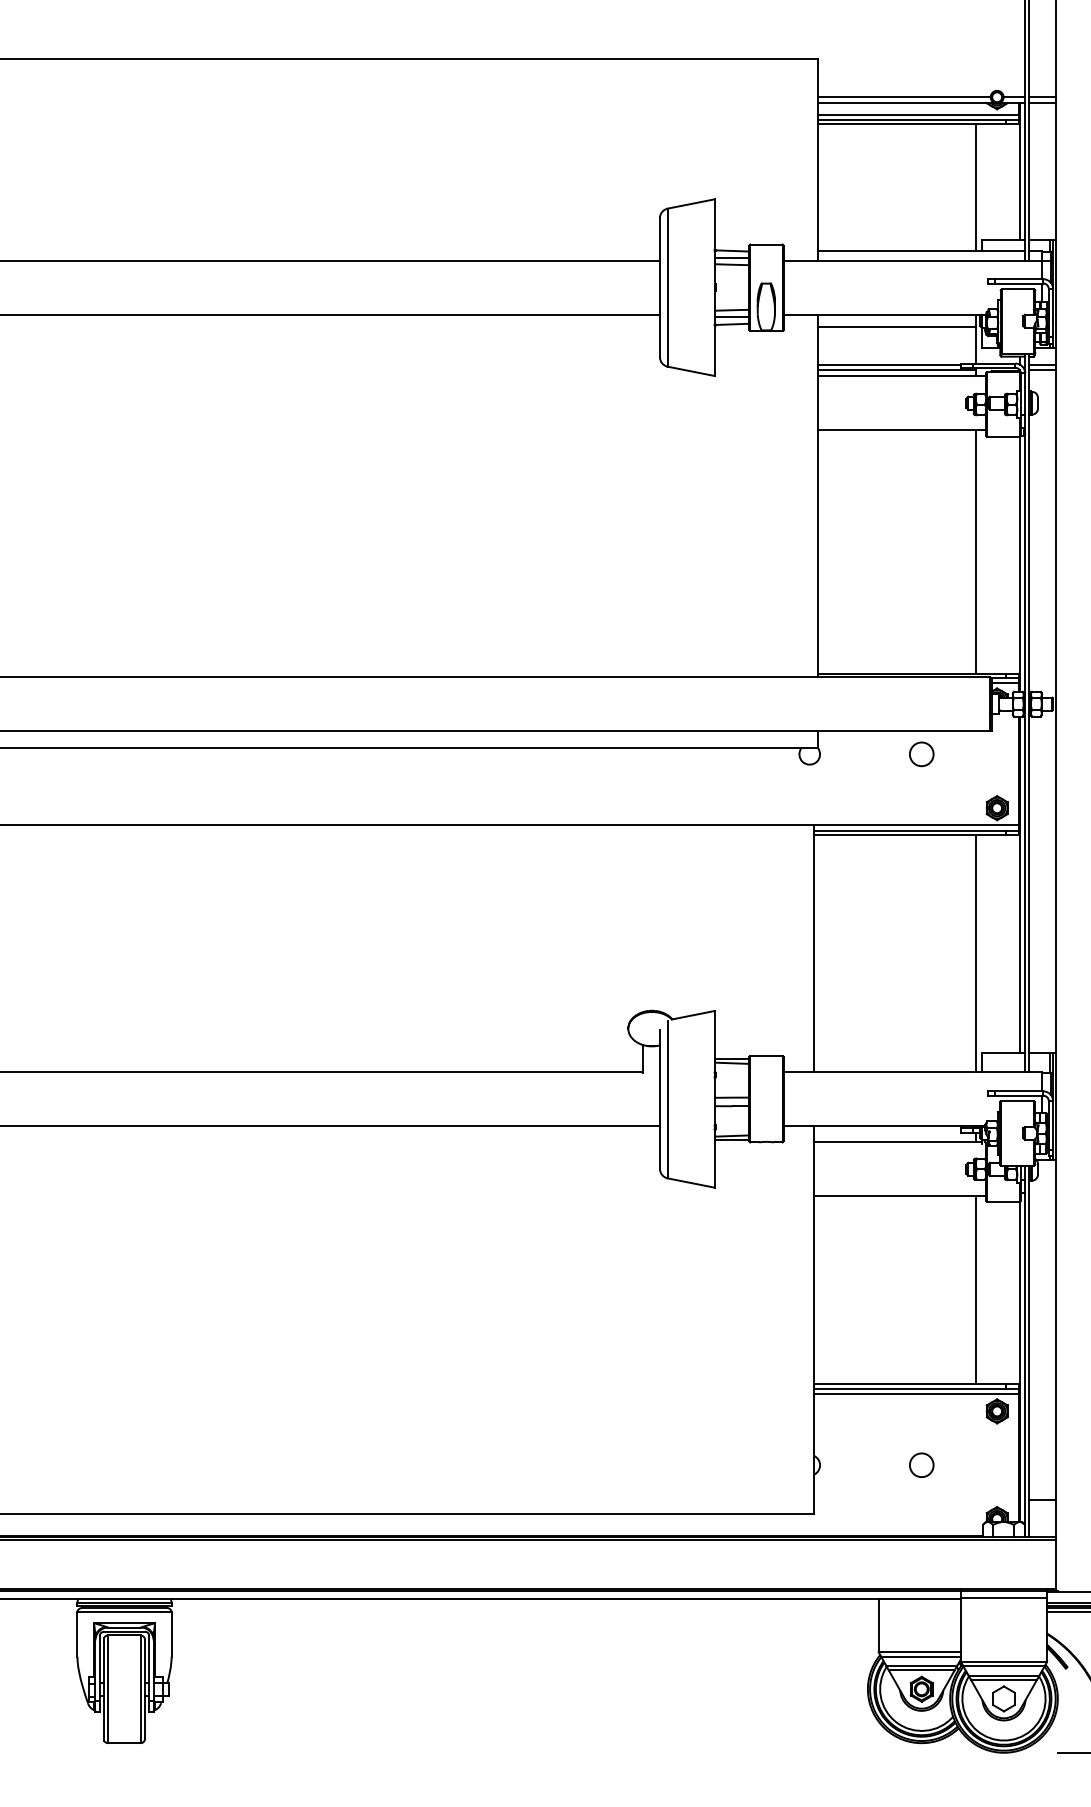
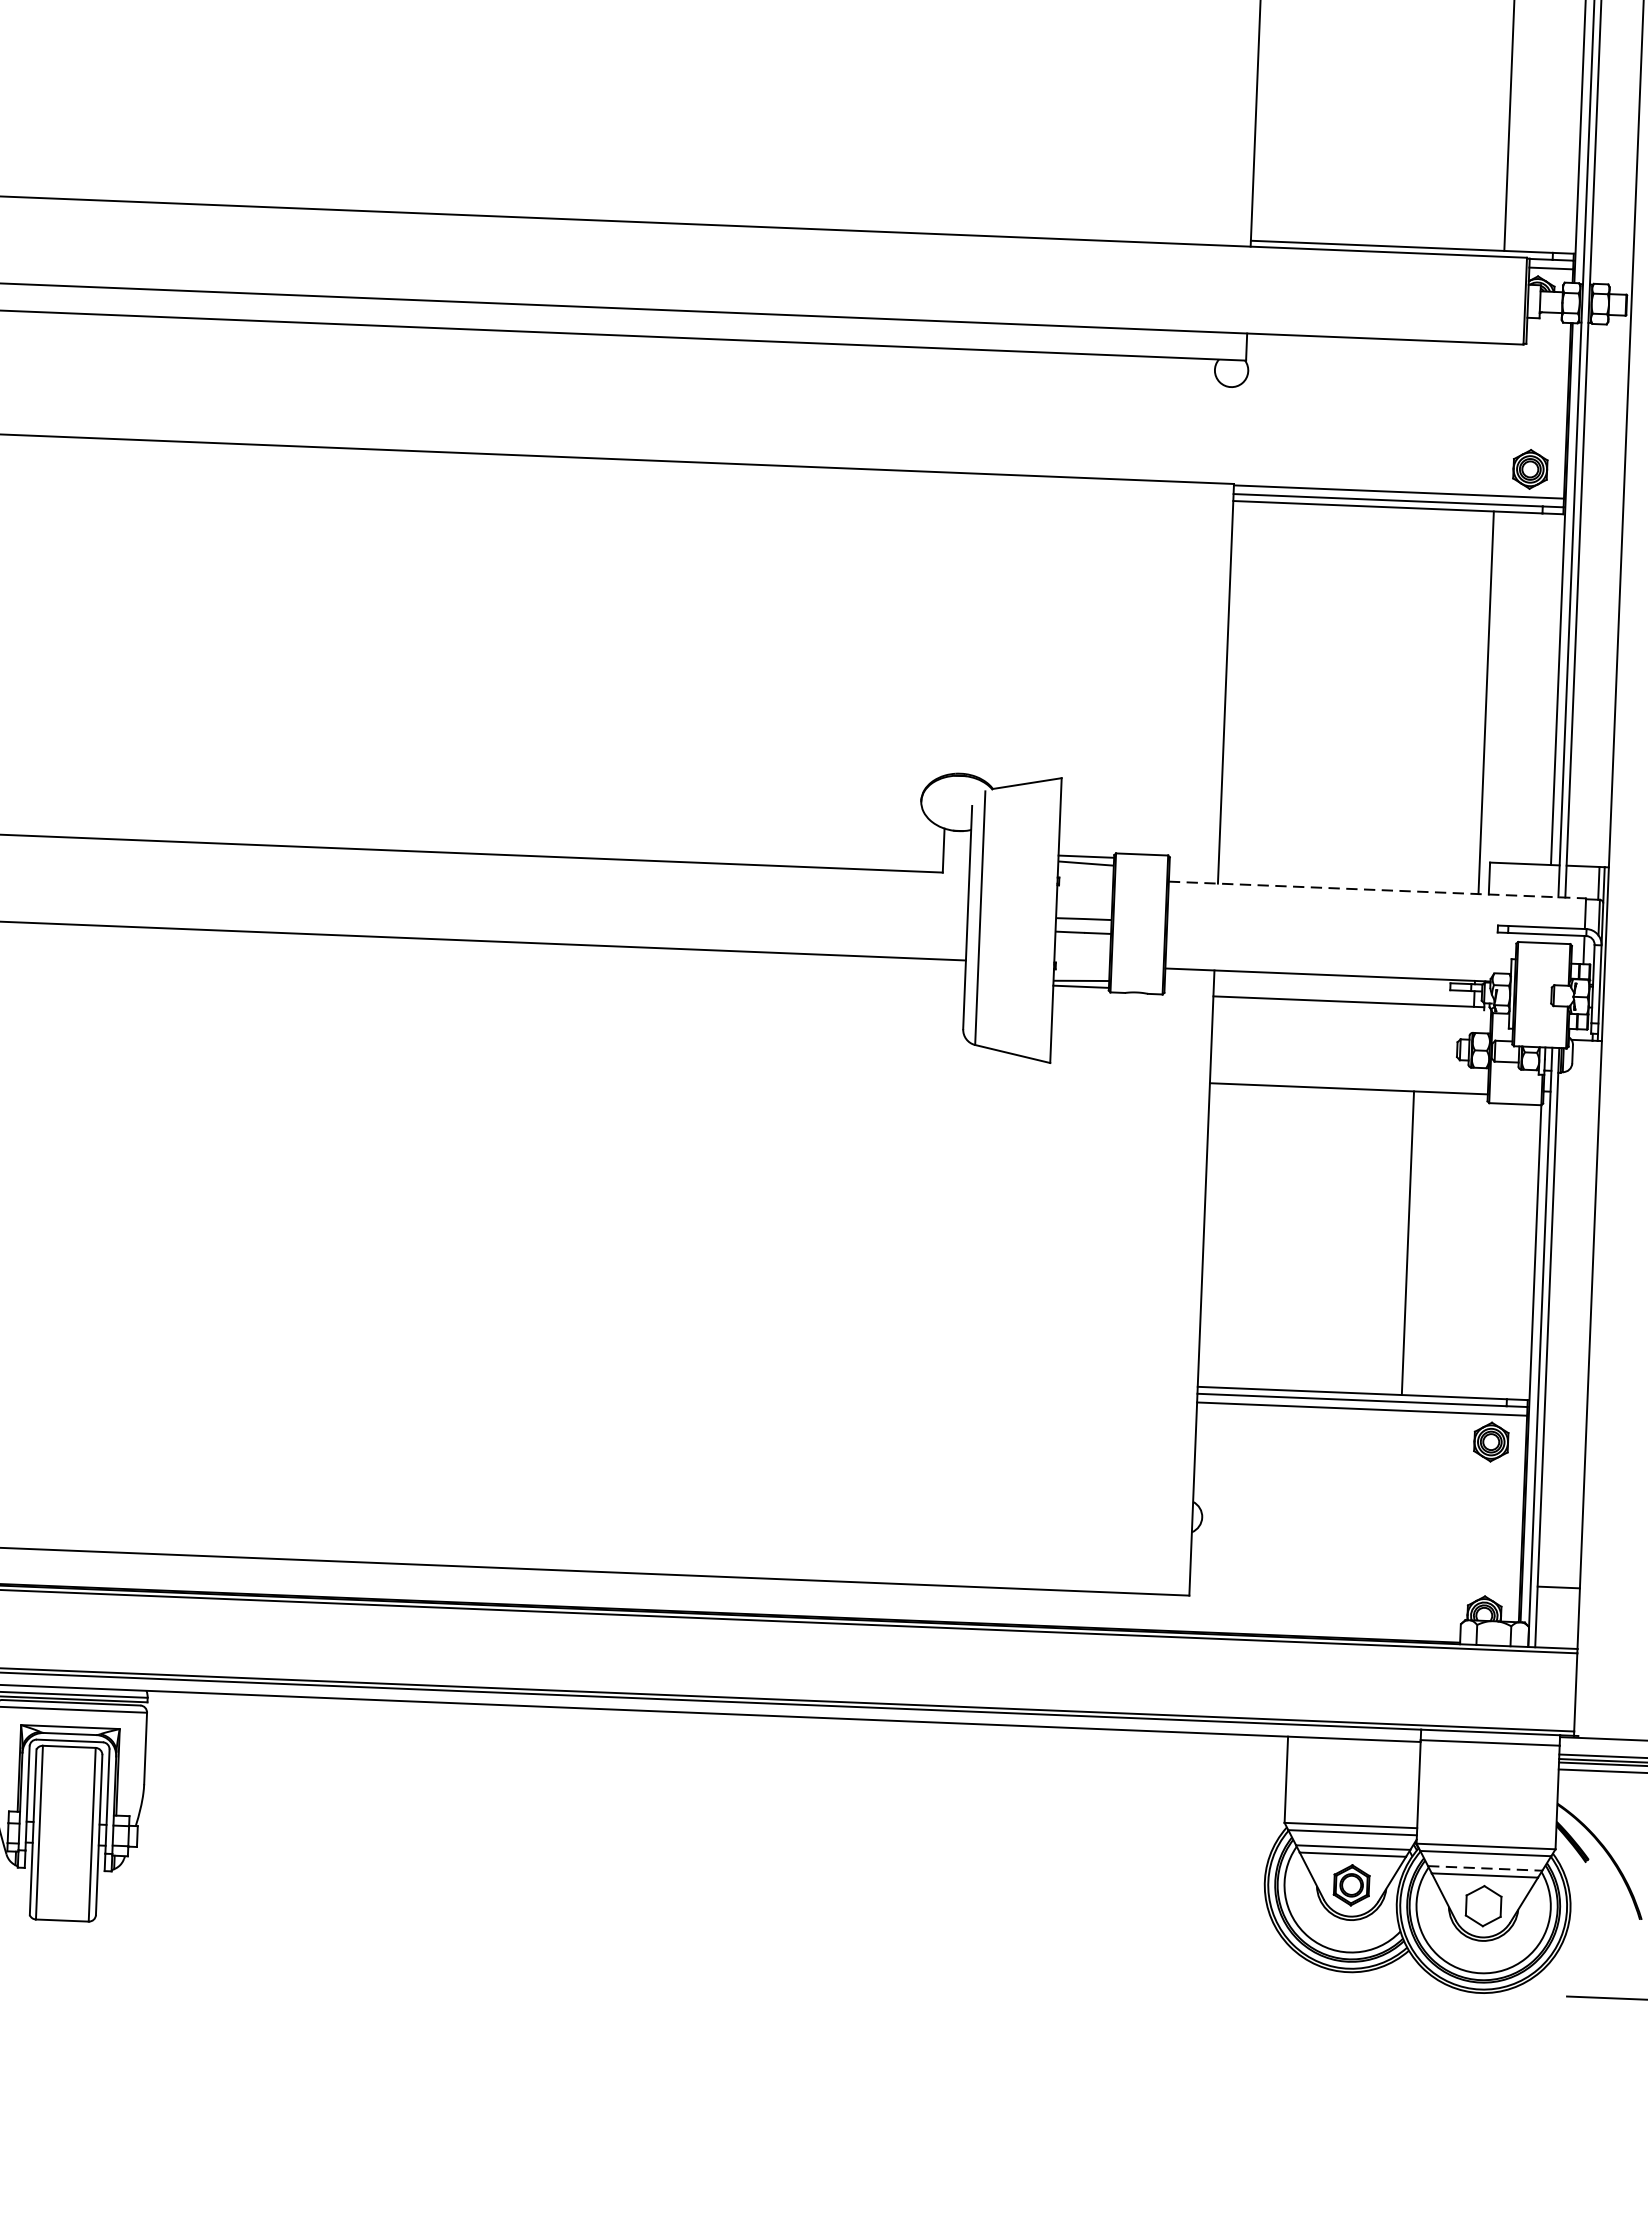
circle: (921, 754) -> (1411, 377), removed
line: (913, 1072) -> (1378, 890), solid -> dashed
line: (975, 1290) -> (1407, 1243), moved
circle: (921, 1464) -> (1365, 1522), removed
line: (1004, 1675) -> (1485, 1868), solid -> dashed

